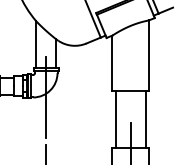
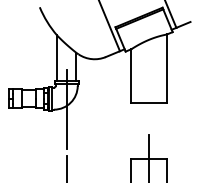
line: (115, 118) -> (134, 130), removed
line: (145, 118) -> (163, 130), removed

